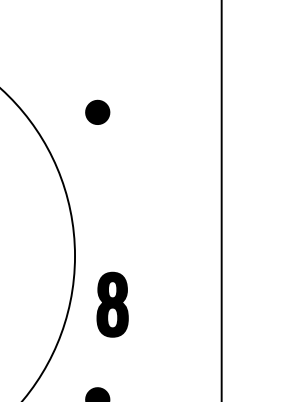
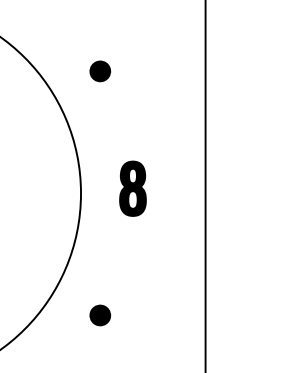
part: (112, 304) -> (132, 188), moved

